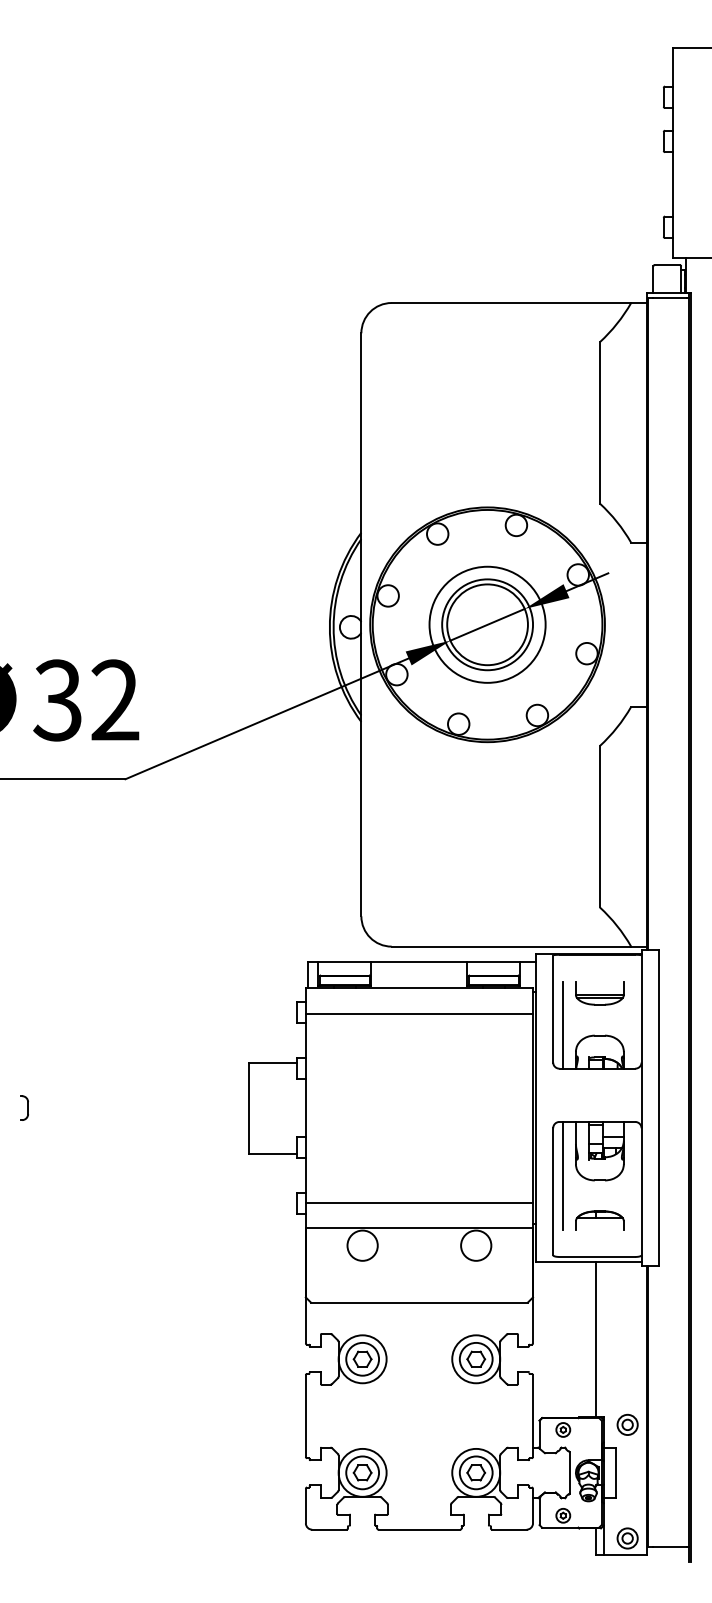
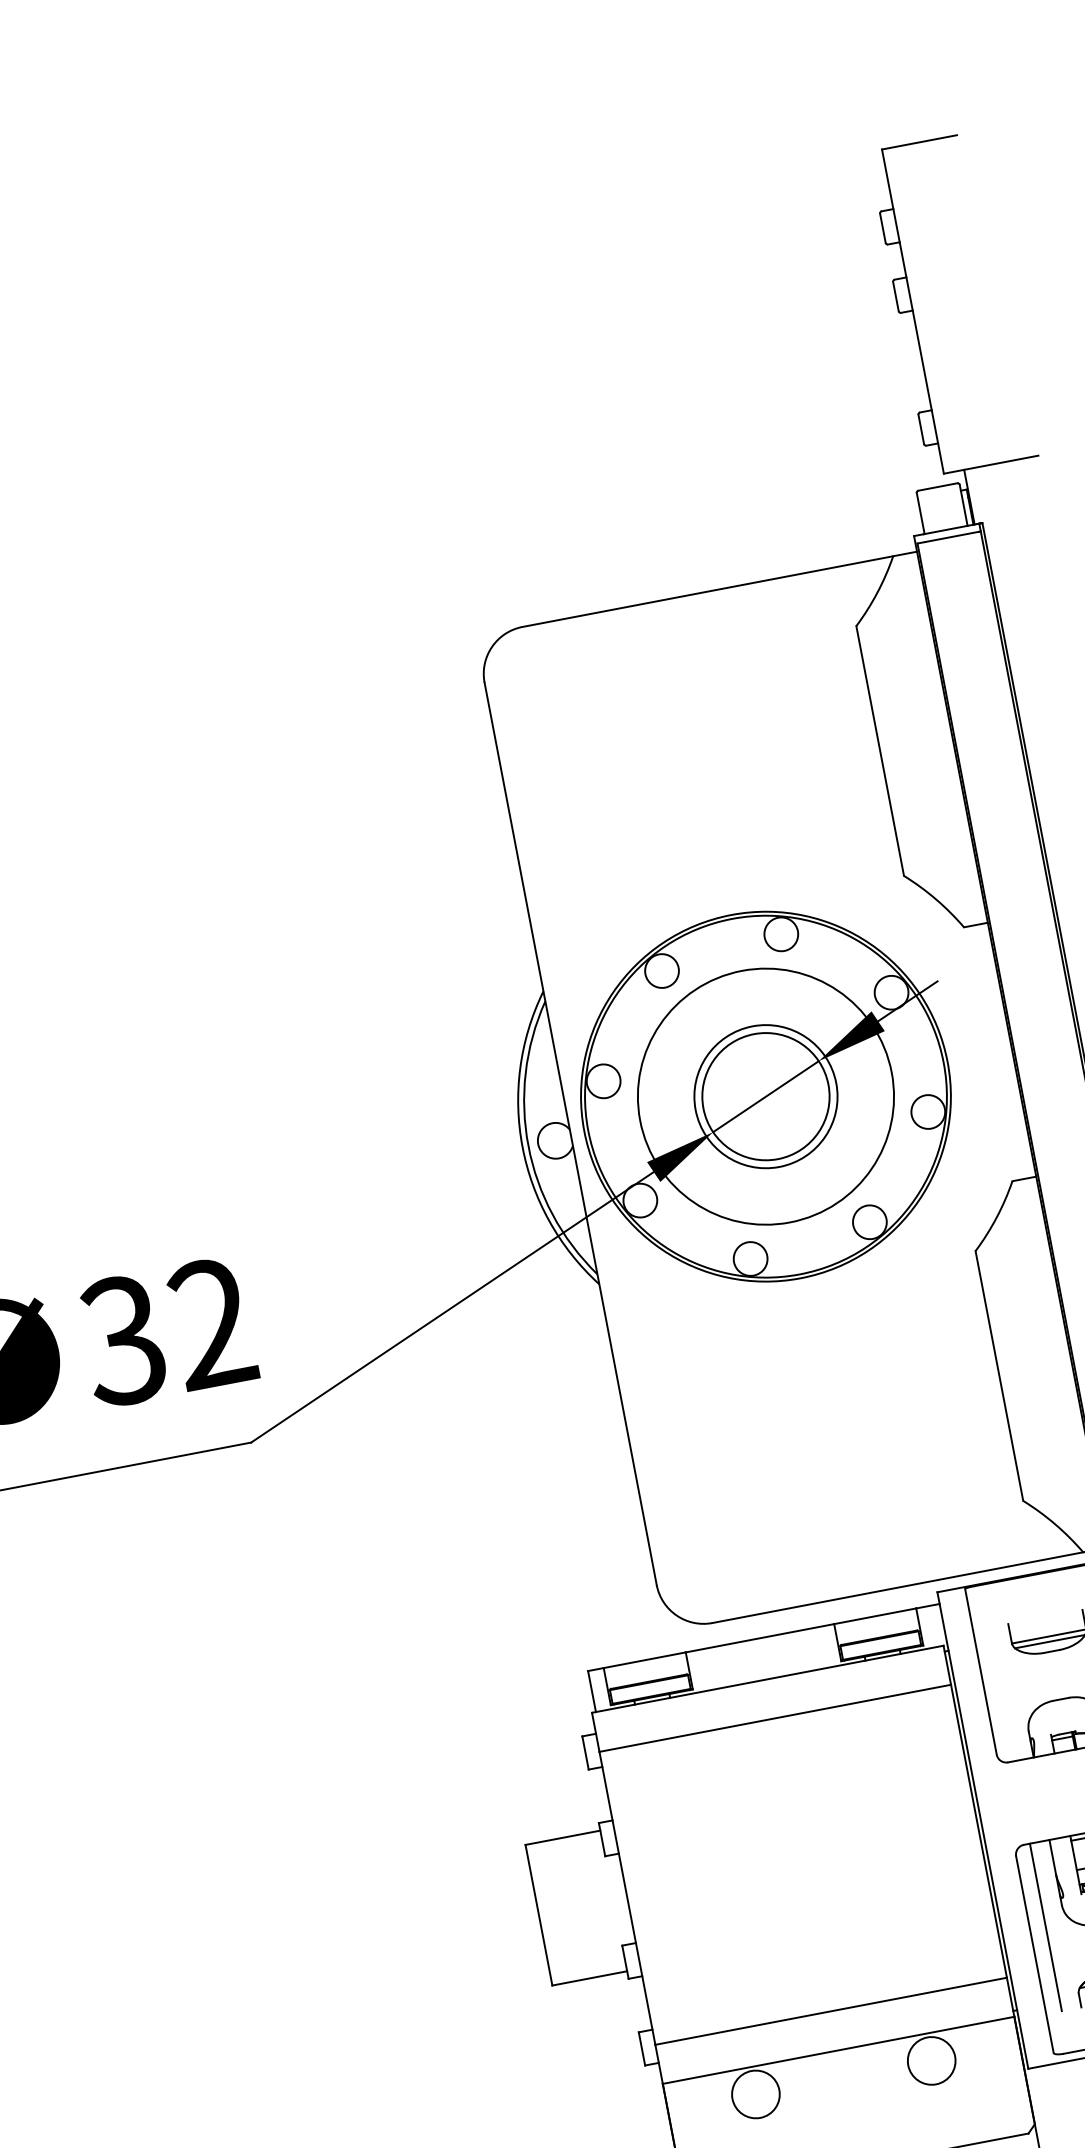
circle: (487, 624) -> (765, 1096), size x1.4
line: (563, 1025) -> (1001, 1694), removed
part: (24, 1107) -> (191, 1980), removed

